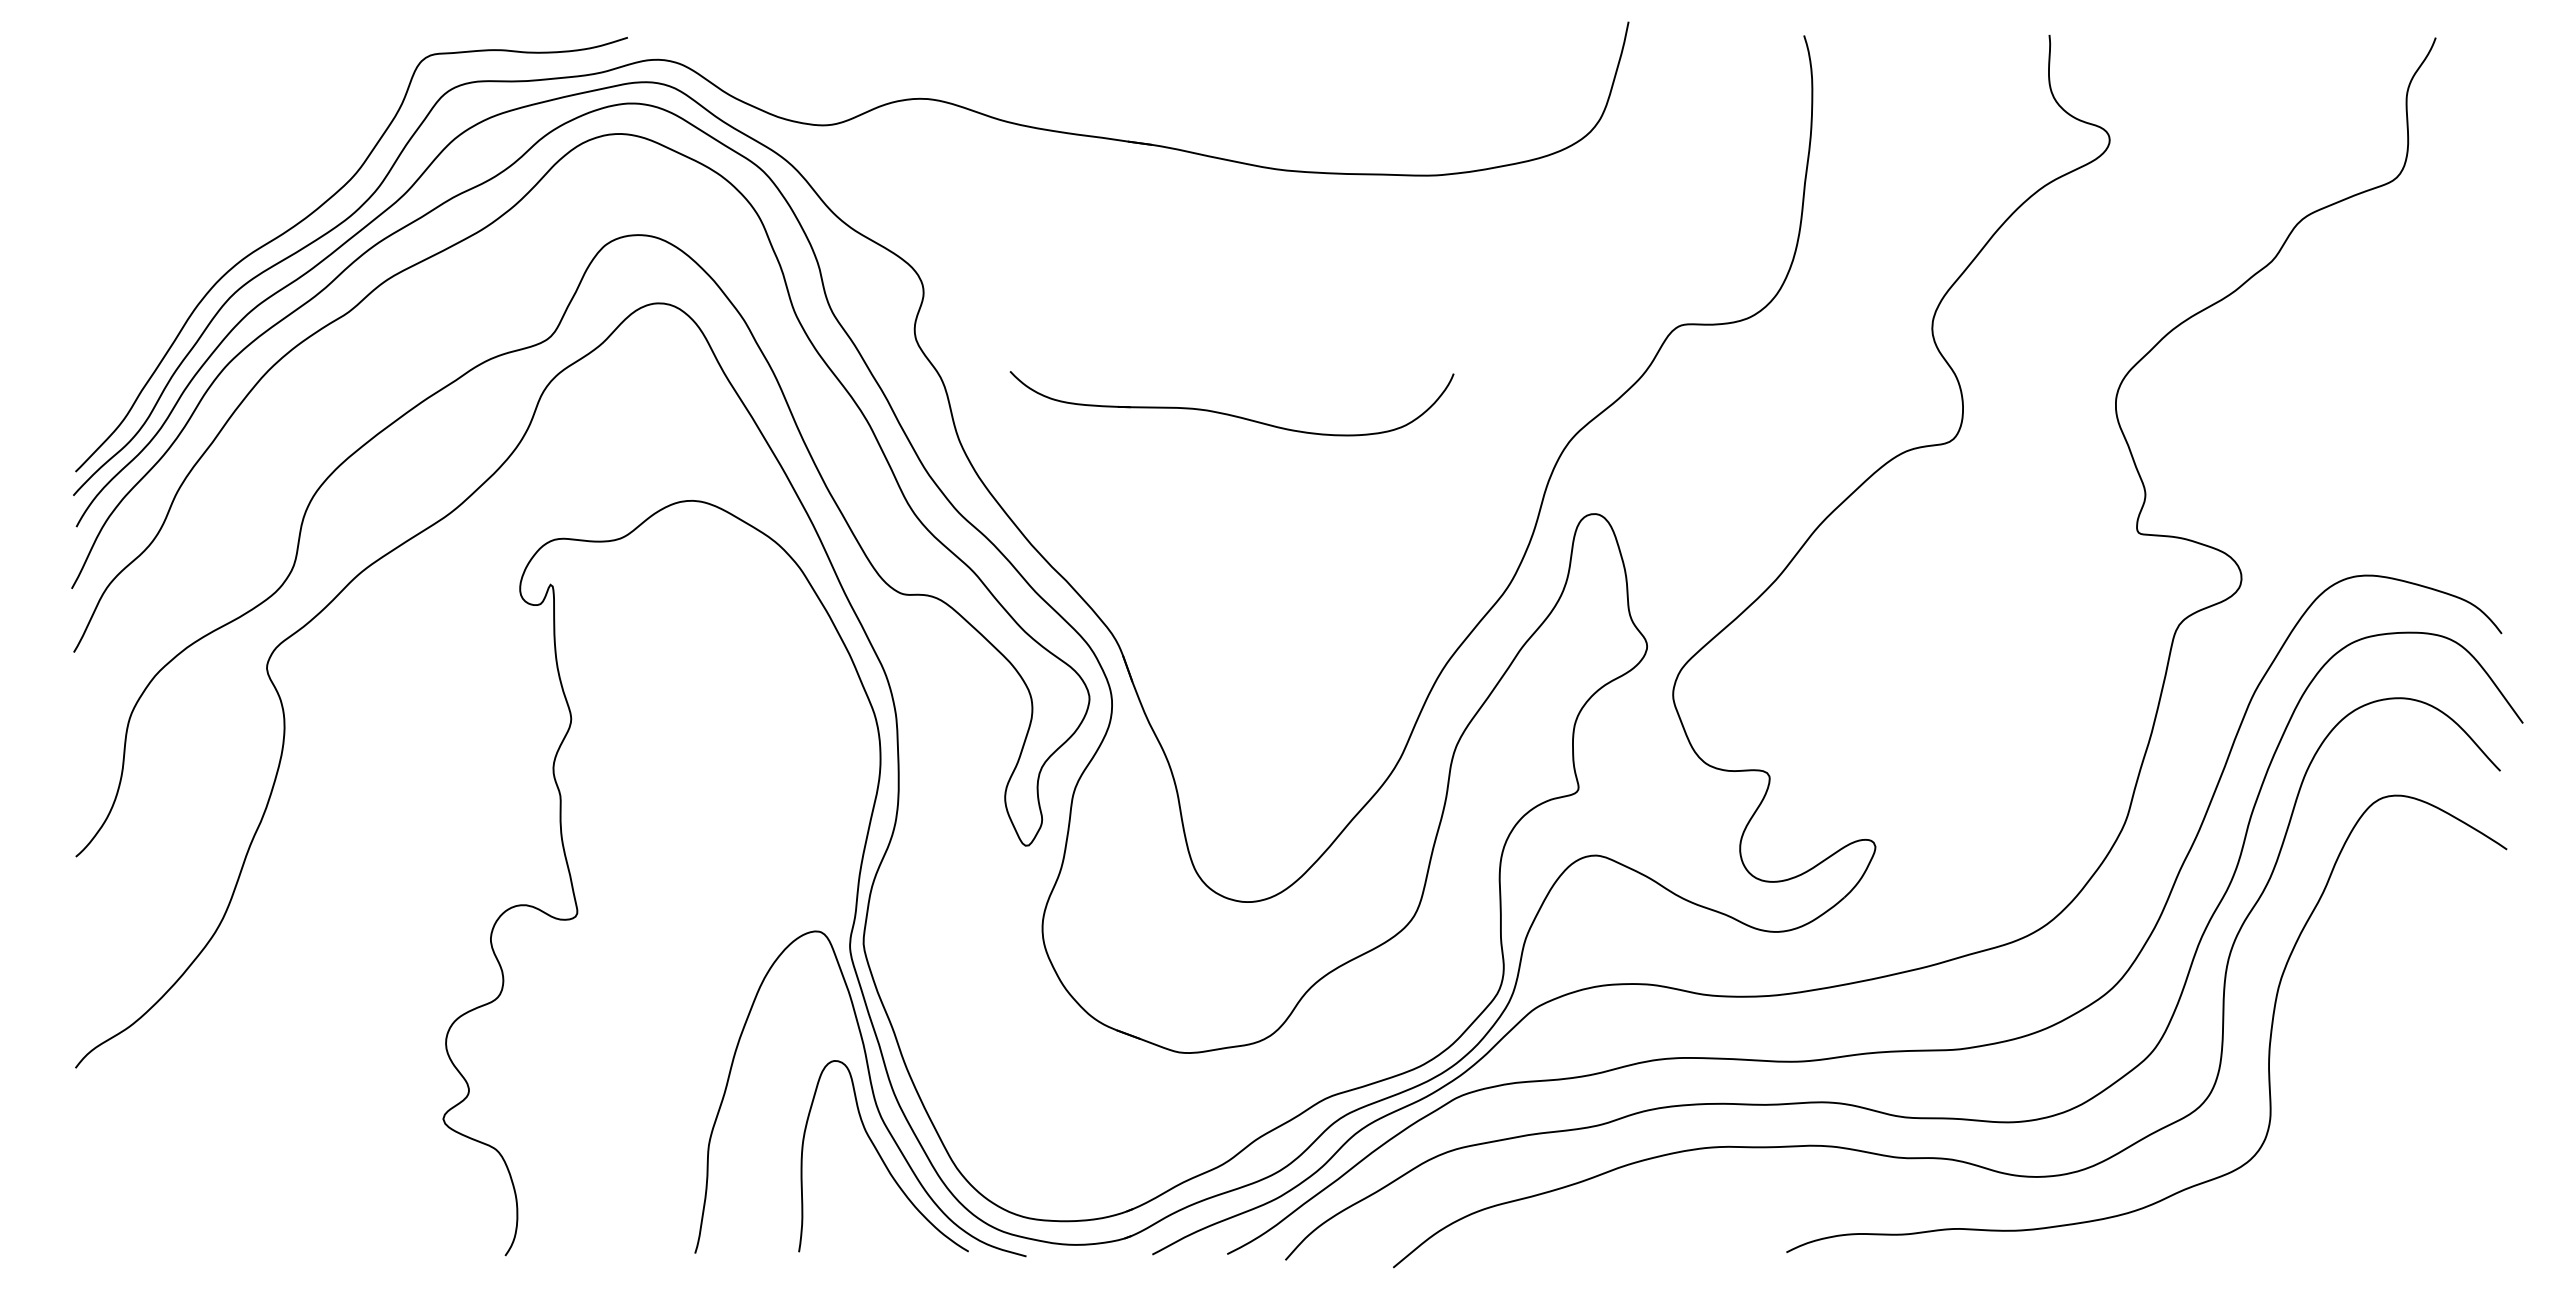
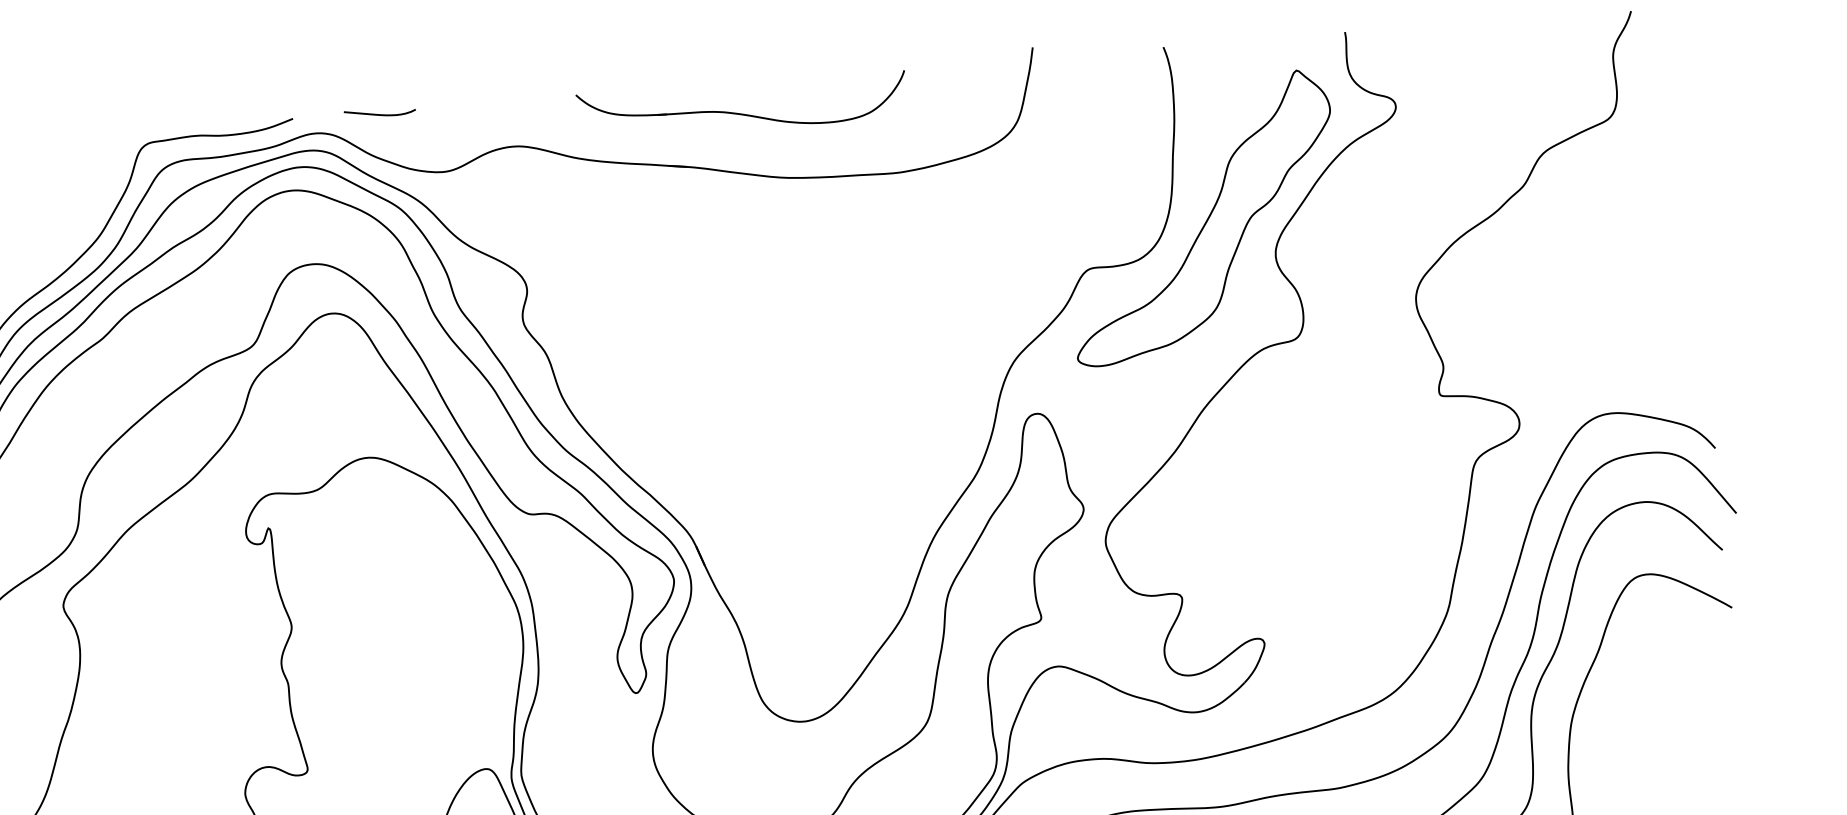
curve: (743, 40) -> (378, 114), added
part: (1842, 273) -> (1206, 221), added
part: (1228, 413) -> (739, 113), moved

